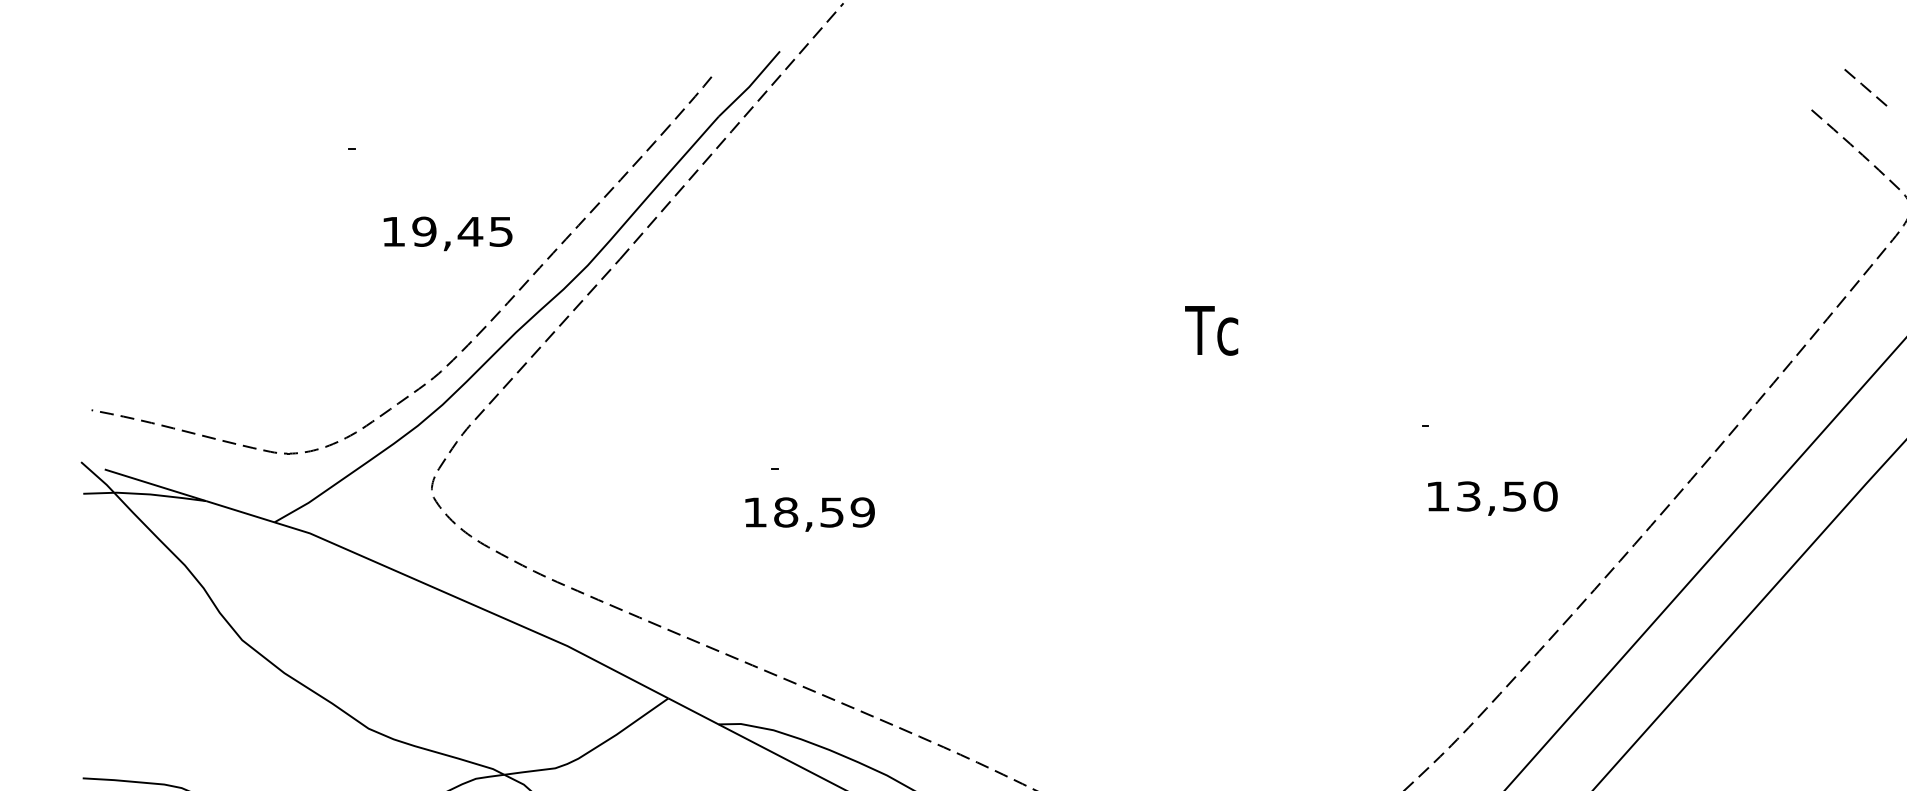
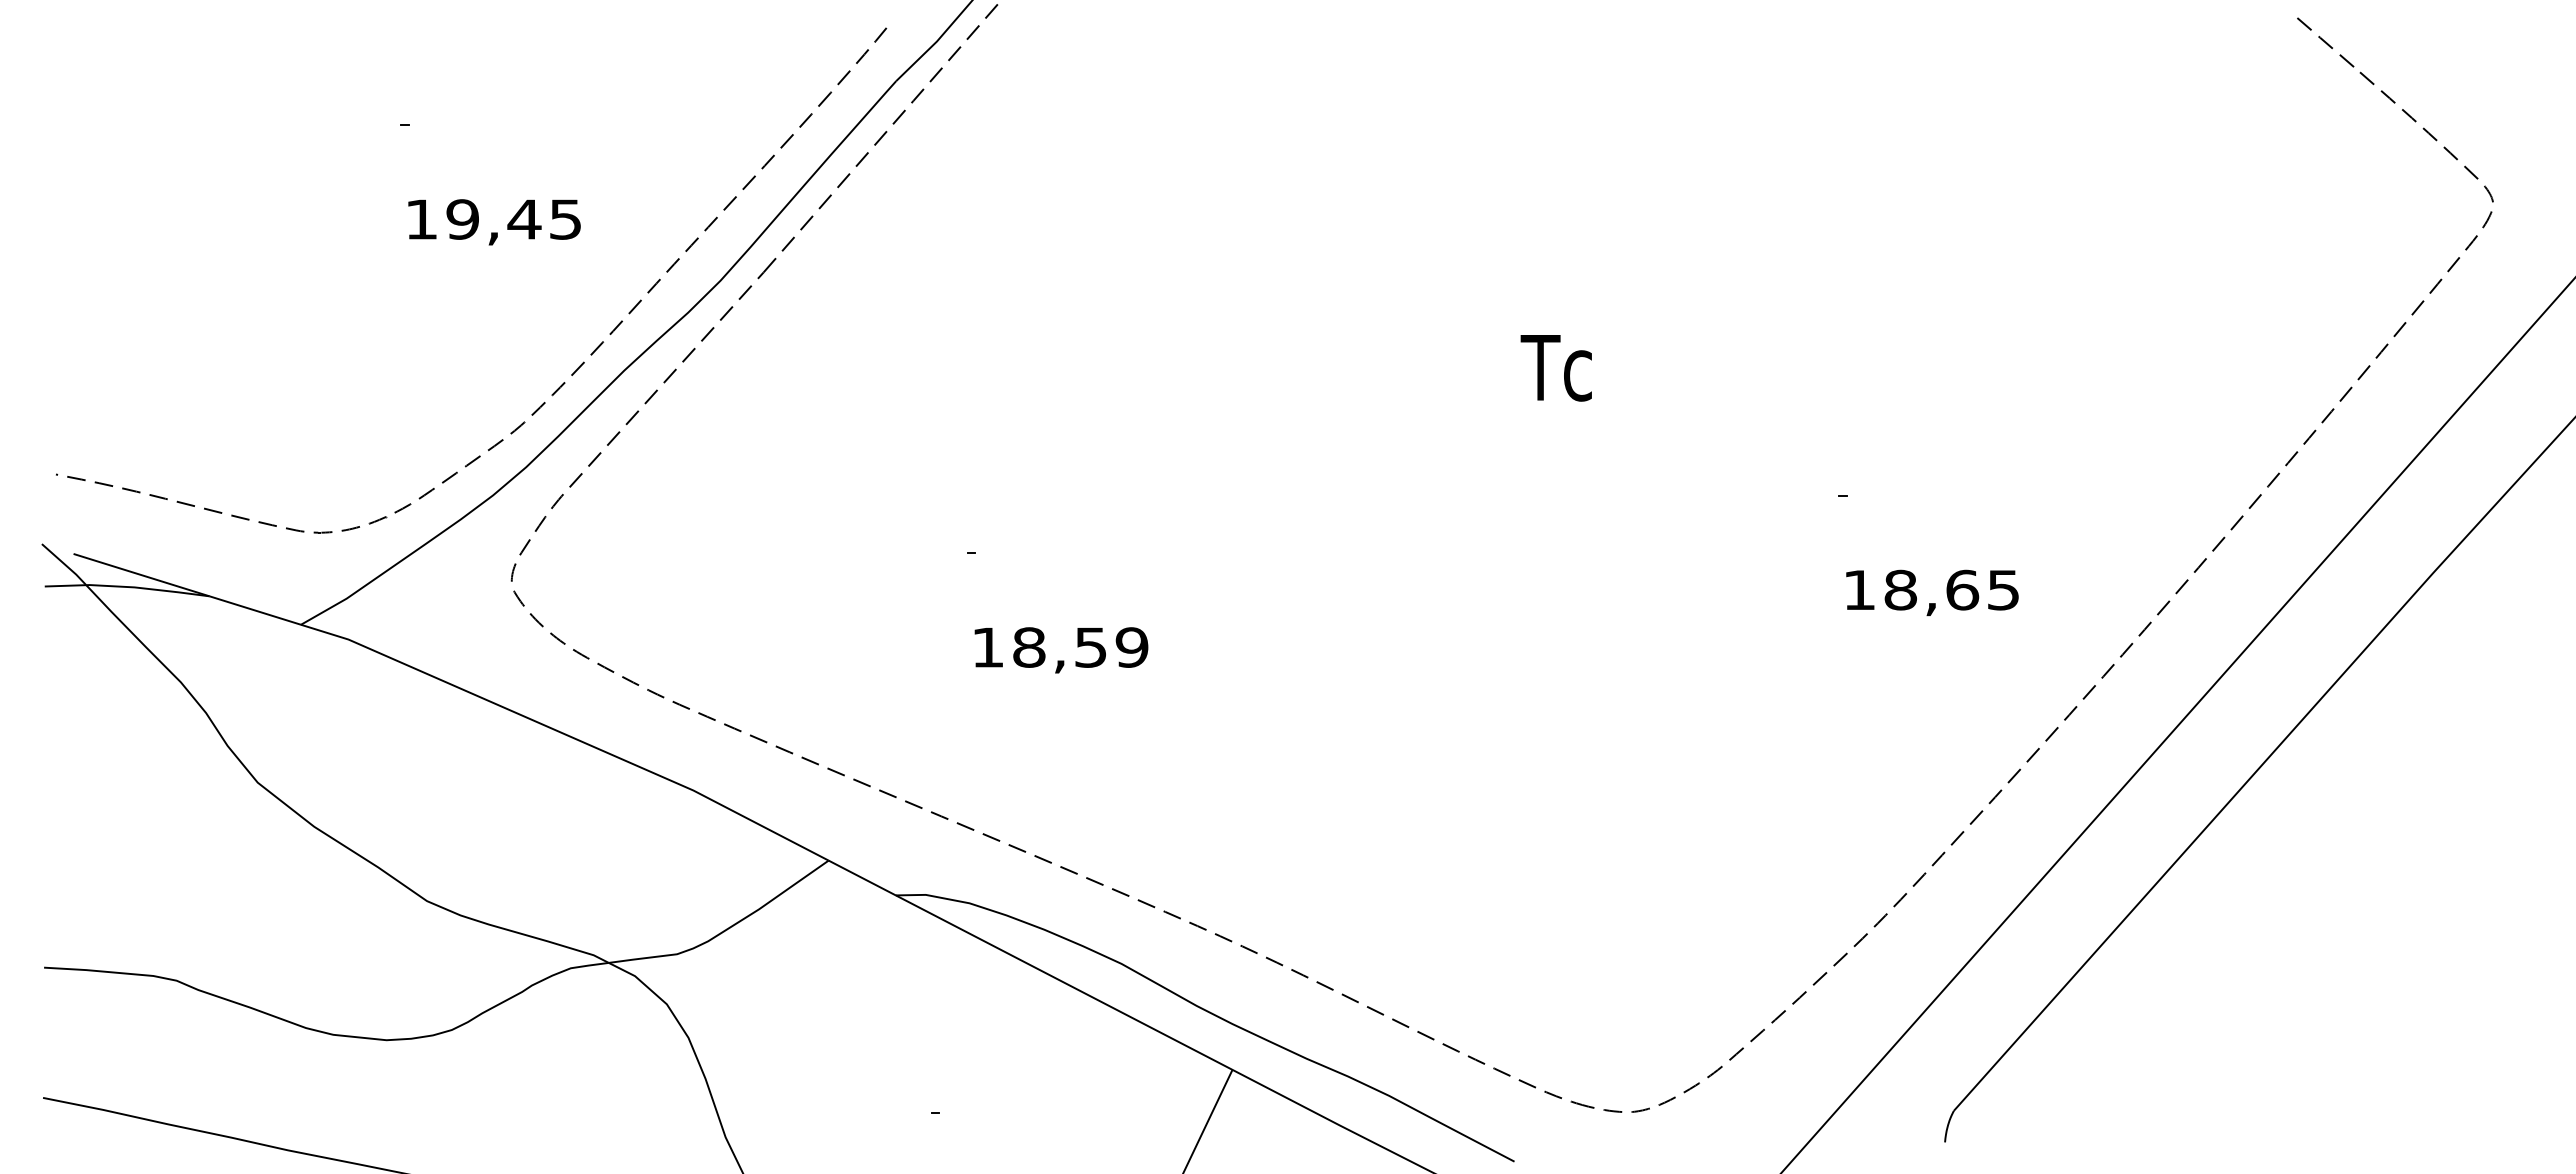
line: (1865, 87) -> (2325, 42), moved
text: (448, 234) -> (494, 222), moved
text: (1506, 496) -> (1951, 589), 13,50 -> 18,65
text: (810, 514) -> (1061, 650), moved

